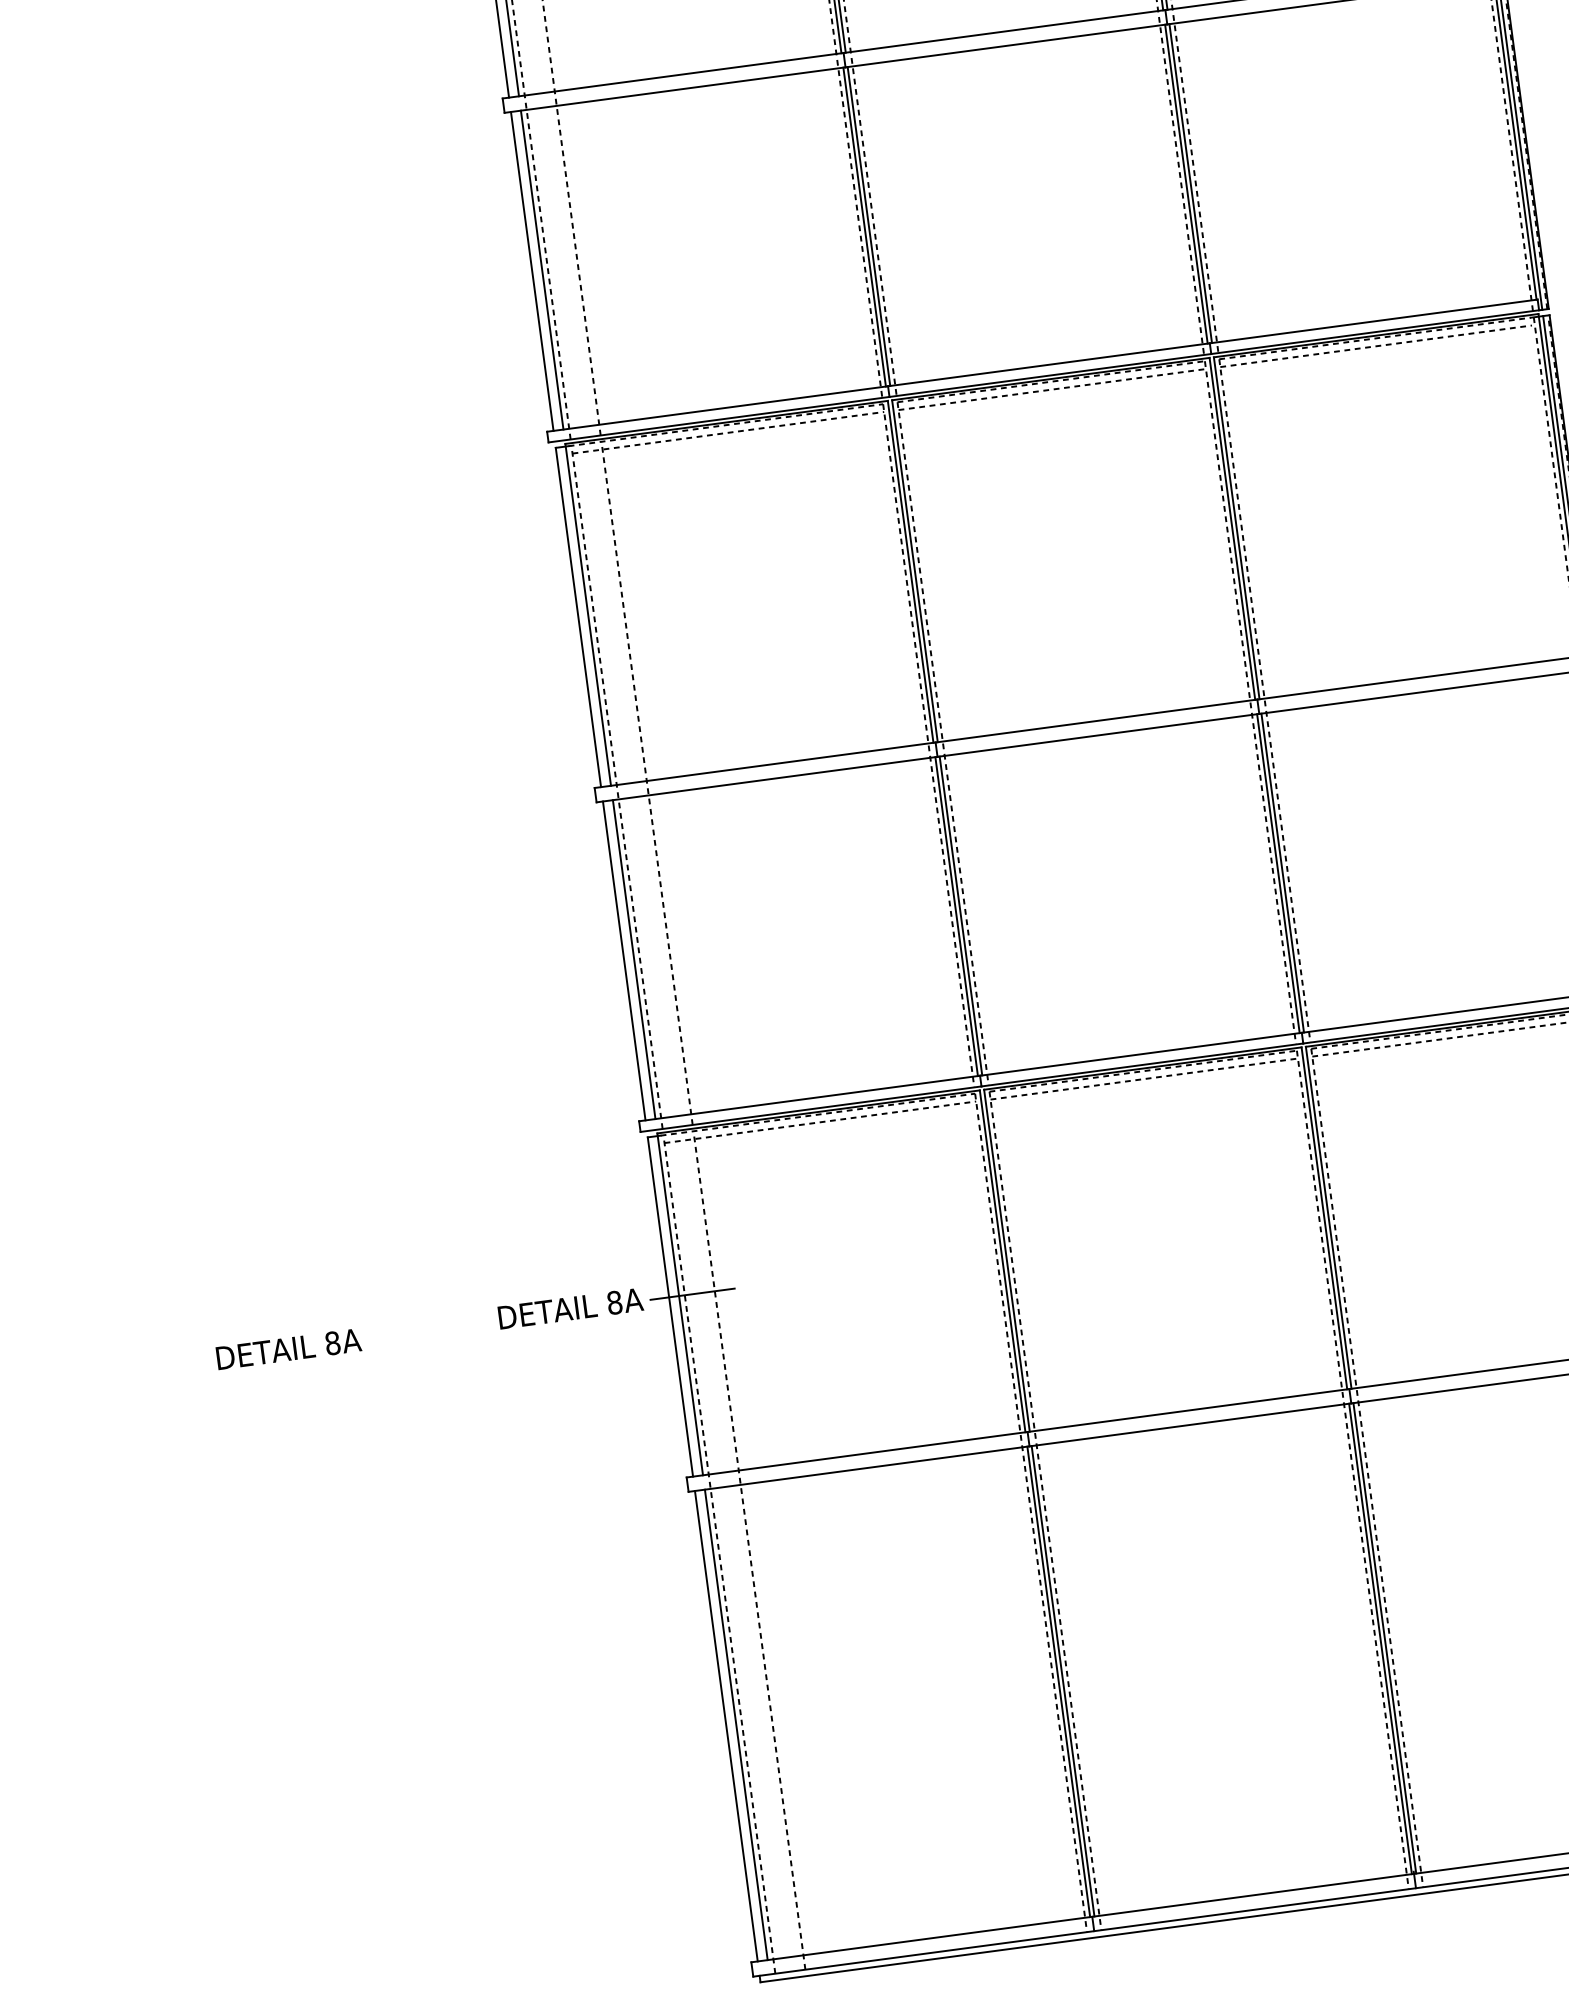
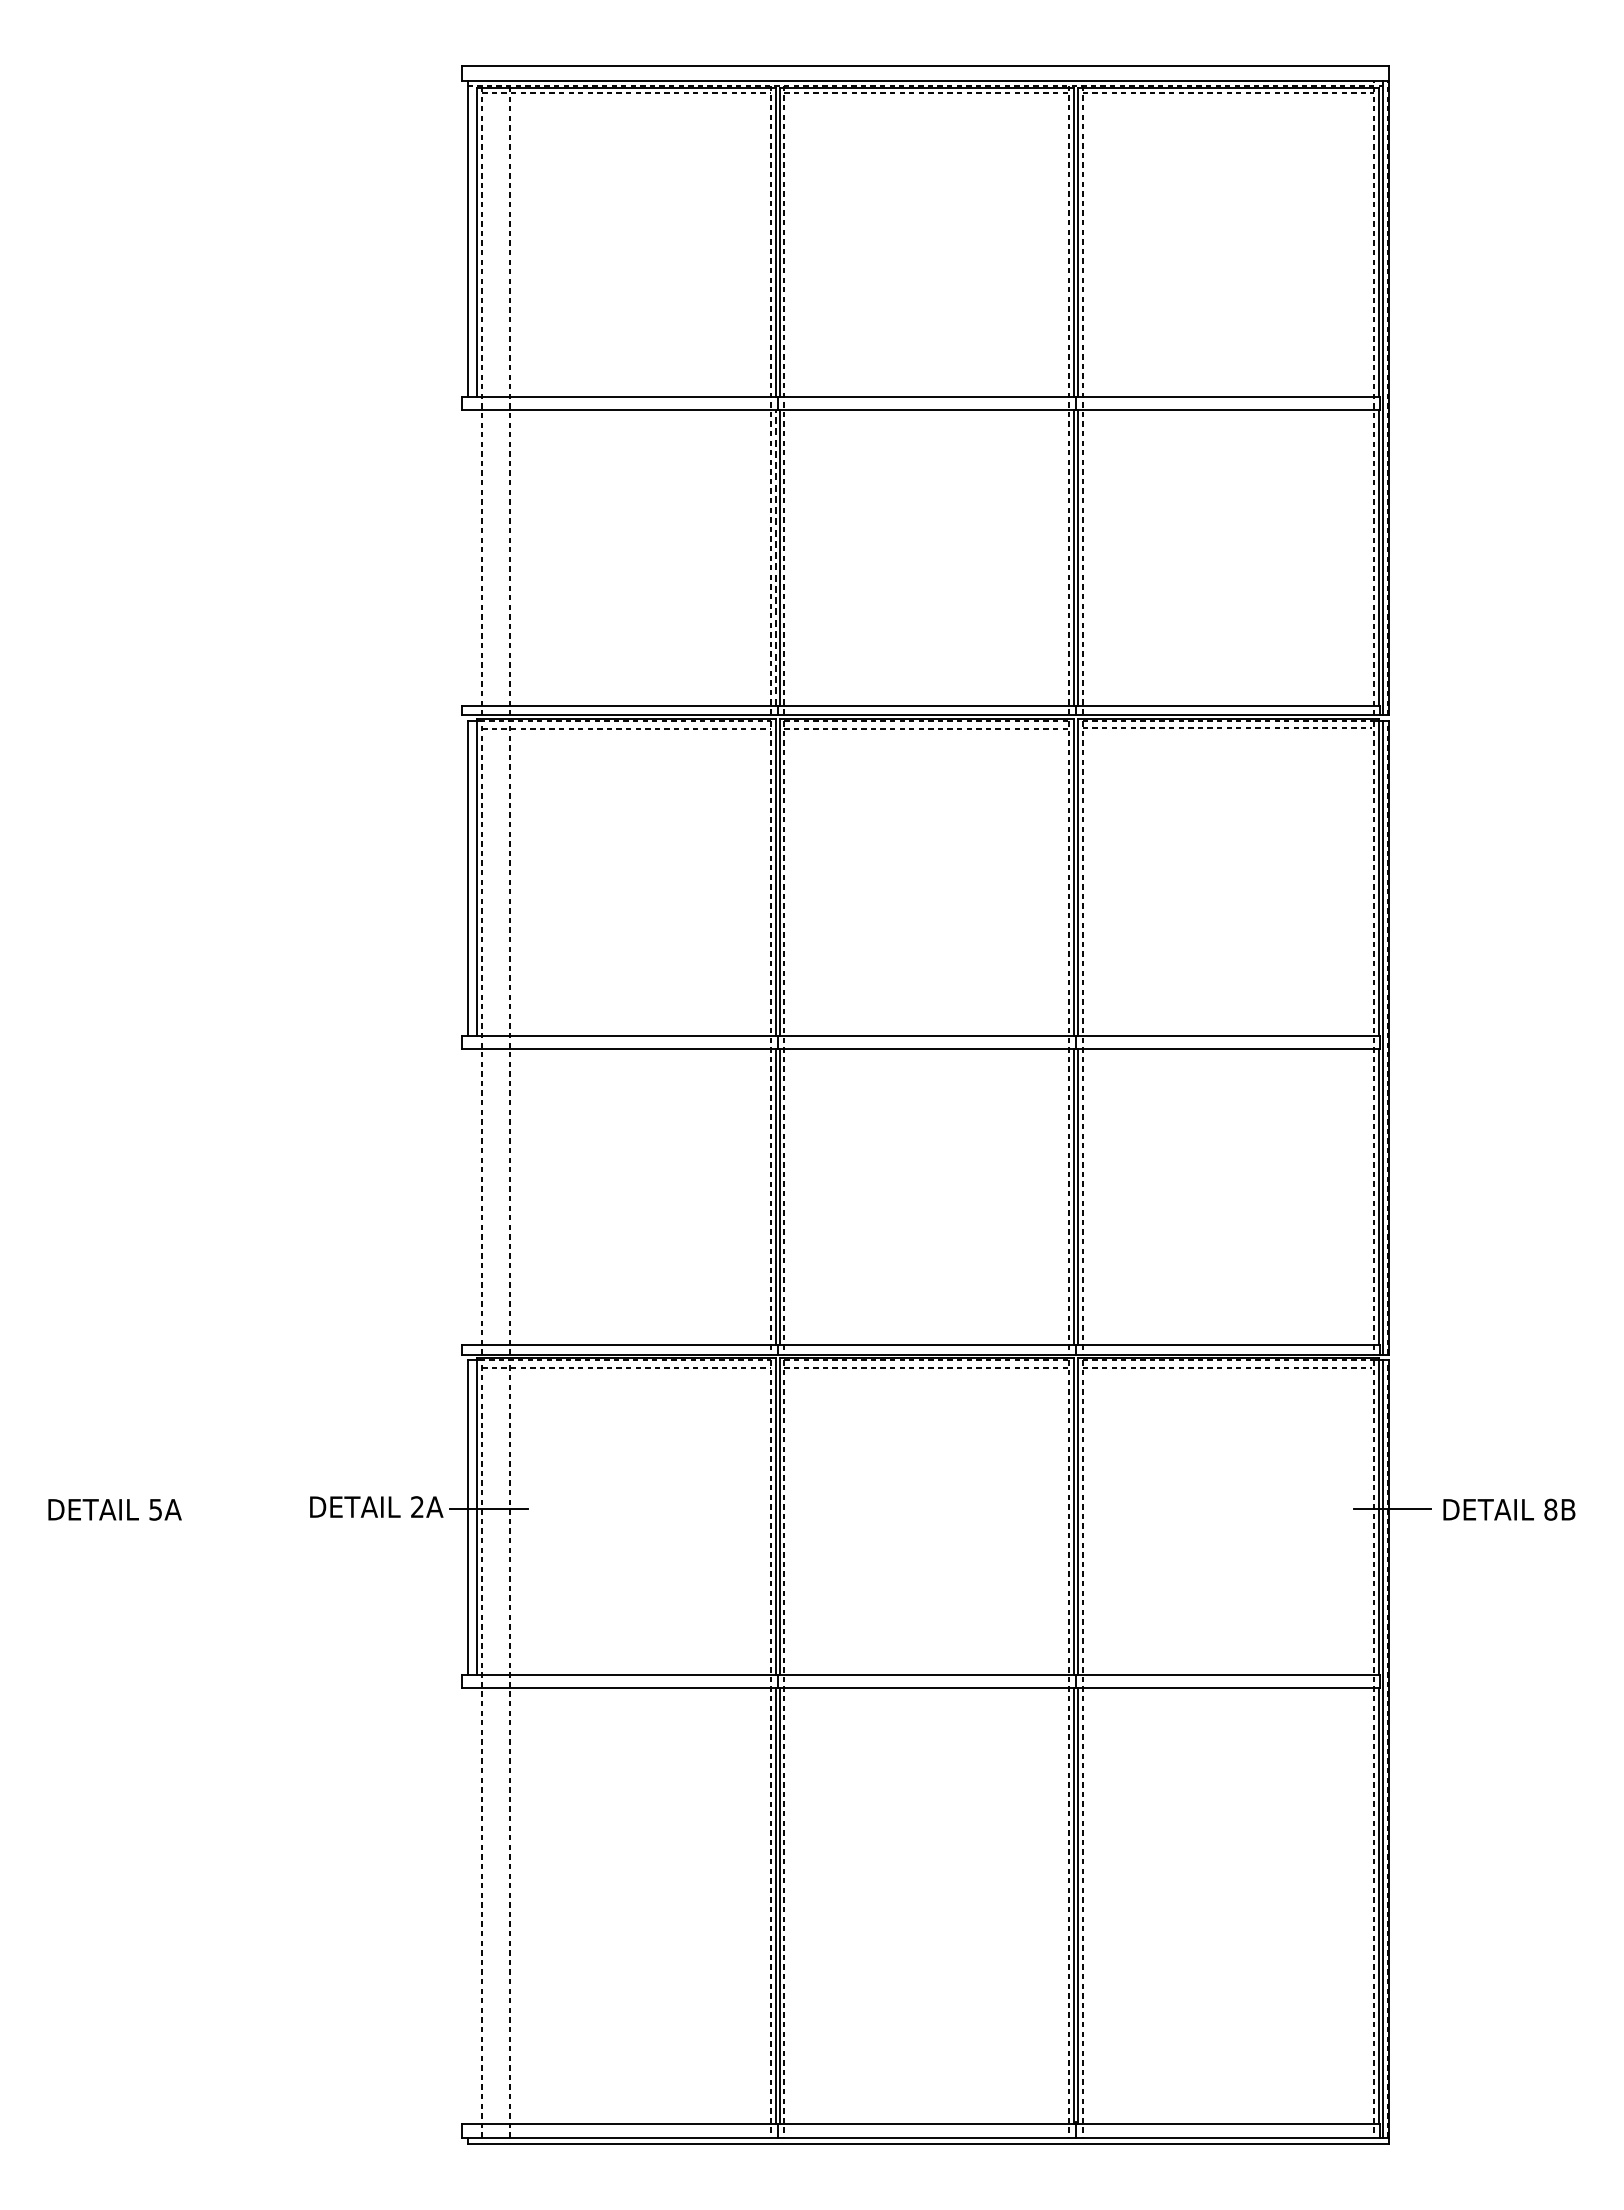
line: (864, 226) -> (775, 557), solid -> dashed
line: (541, 269) -> (476, 557), removed
line: (532, 271) -> (467, 557), removed
line: (633, 959) -> (476, 1196), removed
line: (623, 960) -> (467, 1196), removed
text: (614, 1303) -> (417, 1507), 8A -> 2A
text: (332, 1343) -> (155, 1509), 8A -> 5A
line: (735, 1725) -> (476, 1906), removed
line: (726, 1726) -> (467, 1906), removed

